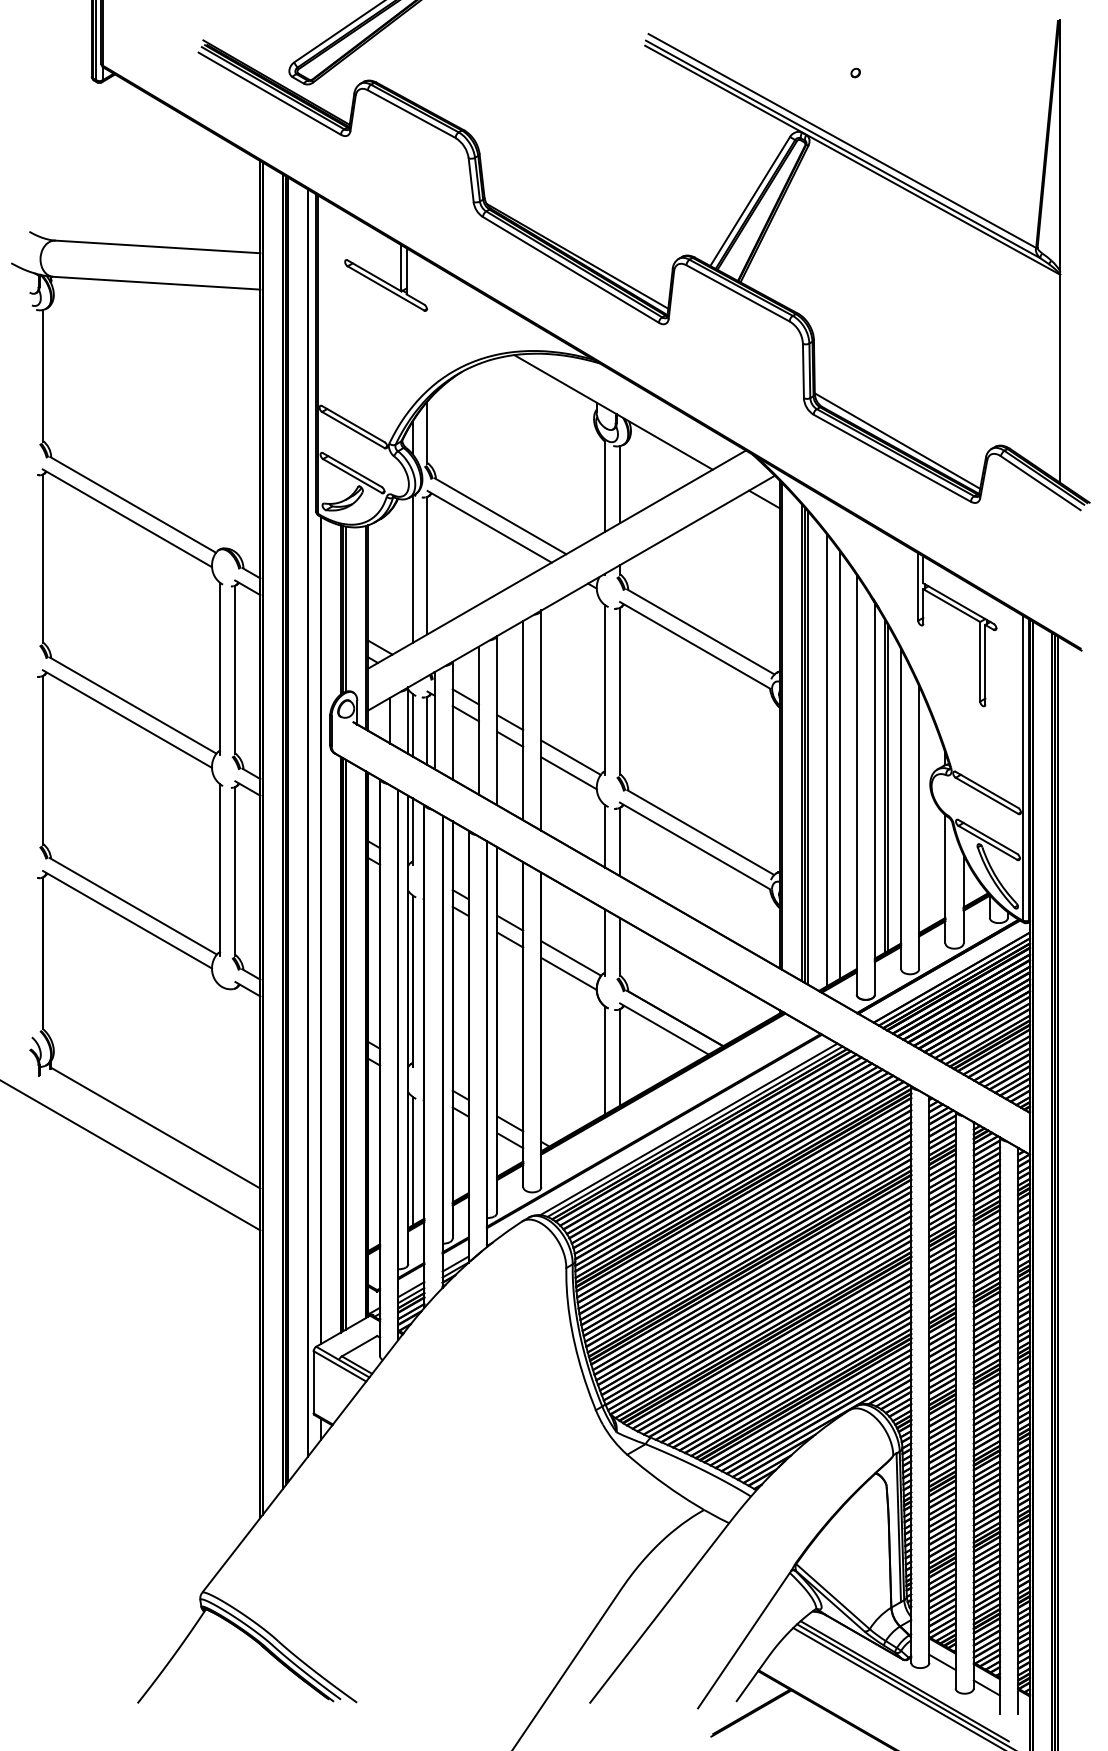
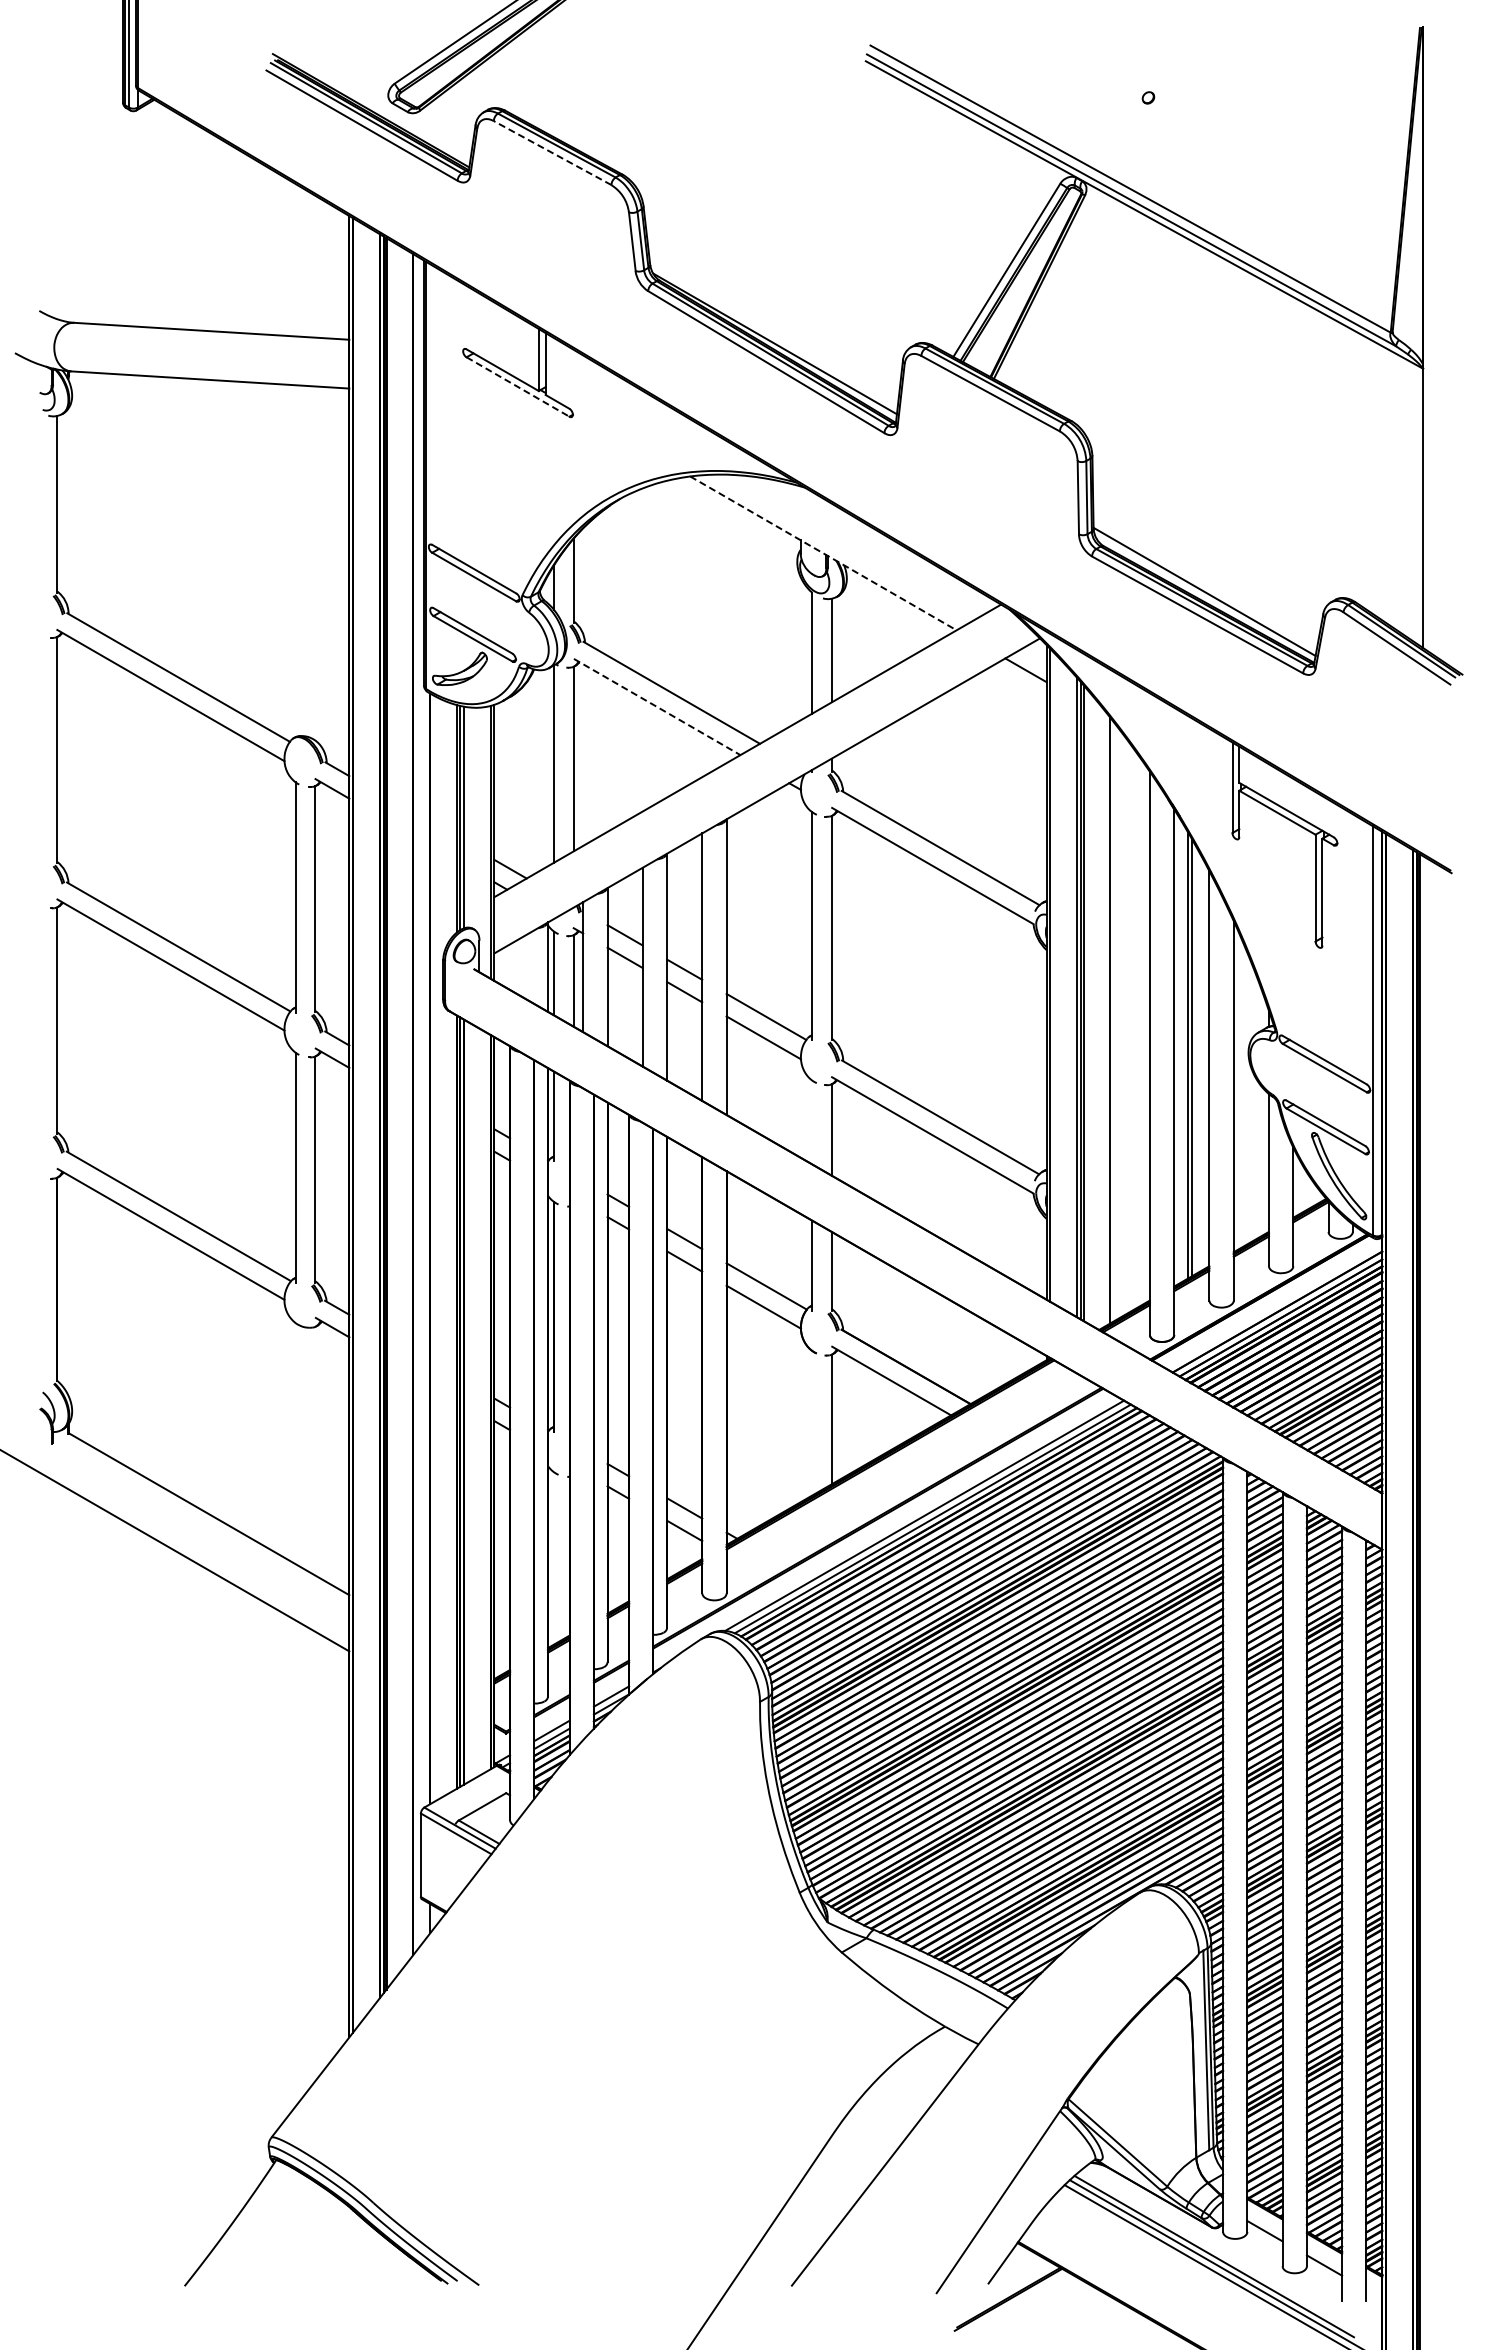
line: (411, 114) -> (552, 153), solid -> dashed
line: (386, 288) -> (518, 387), solid -> dashed
line: (613, 412) -> (823, 553), solid -> dashed
line: (489, 527) -> (657, 707), solid -> dashed
line: (390, 720) -> (523, 966), removed
line: (840, 764) -> (1127, 1026), removed
line: (605, 836) -> (812, 1122), removed
line: (605, 1060) -> (812, 1423), removed
line: (413, 1161) -> (554, 1558), removed

